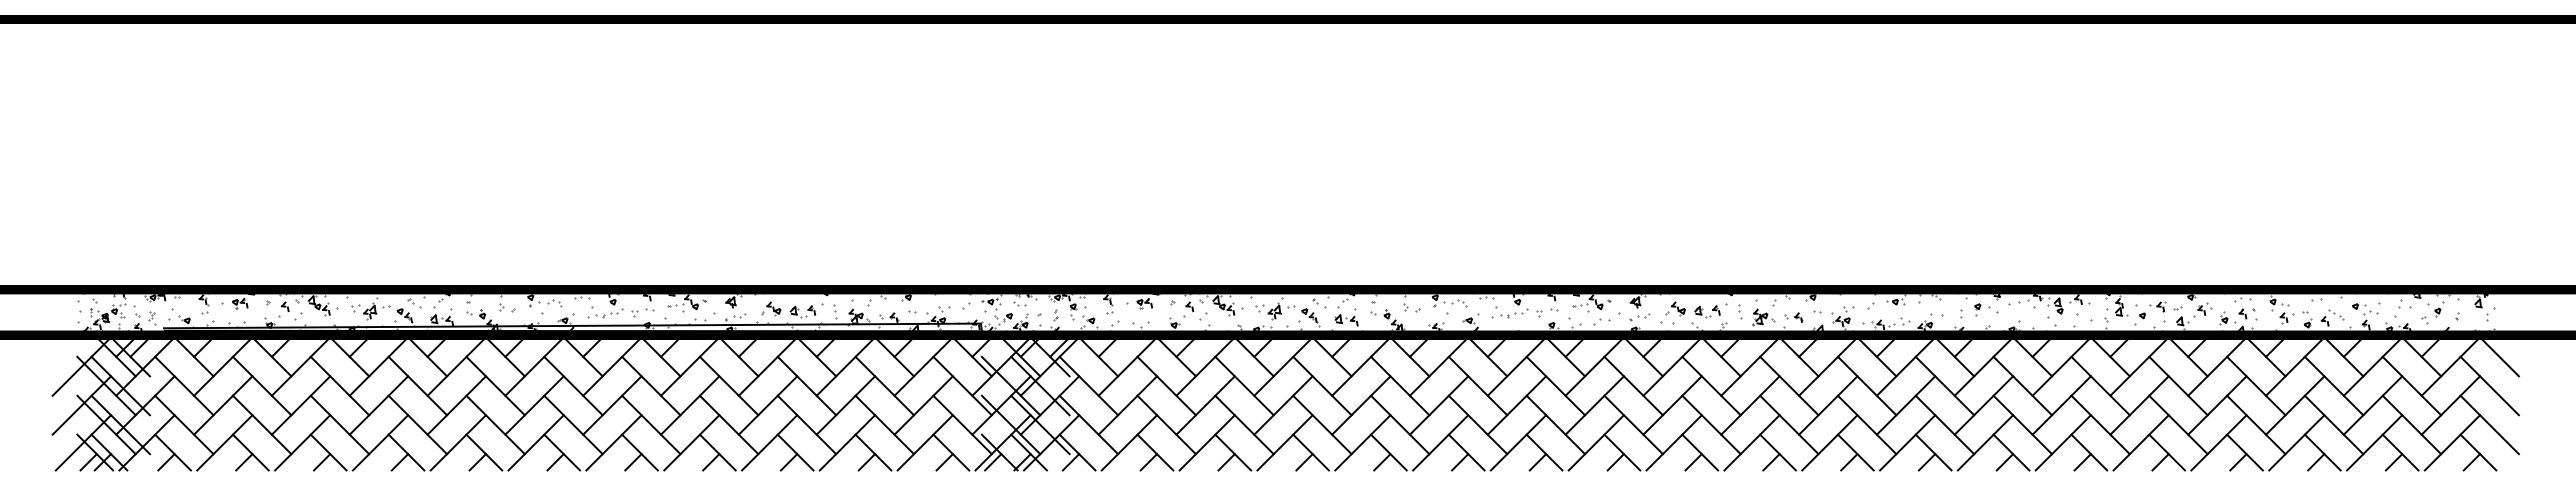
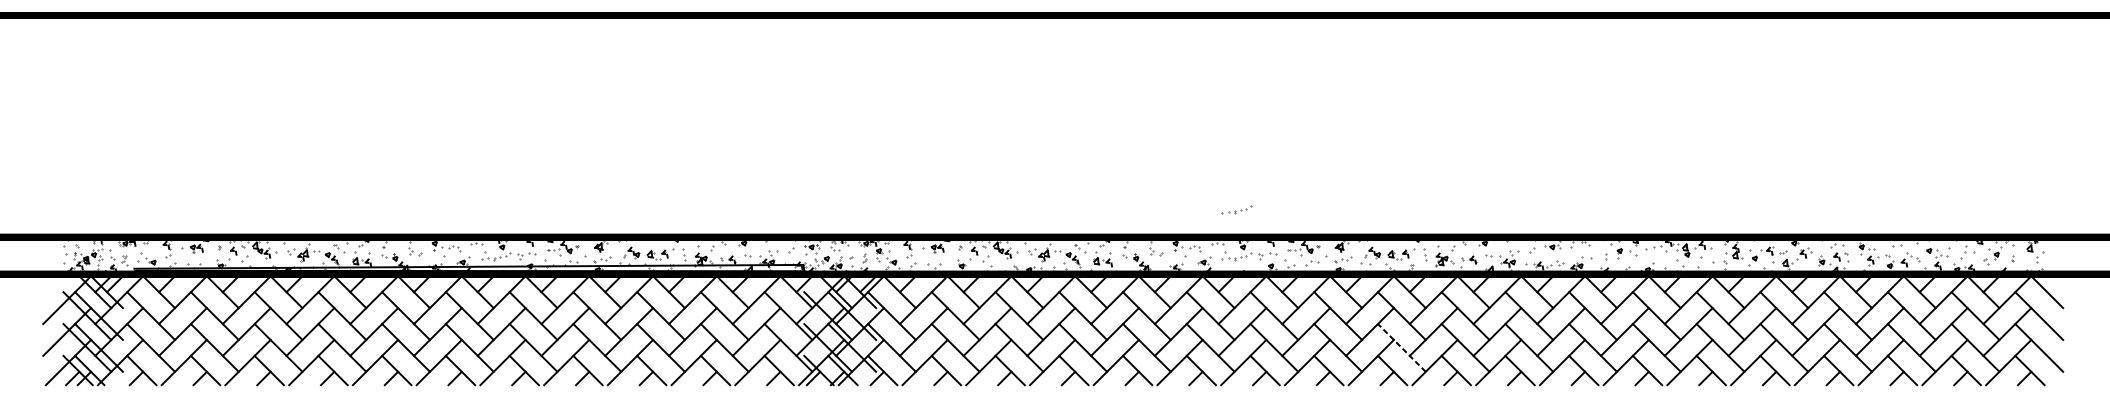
part: (1509, 256) -> (1236, 209), added
line: (1711, 424) -> (1401, 347), solid -> dashed

